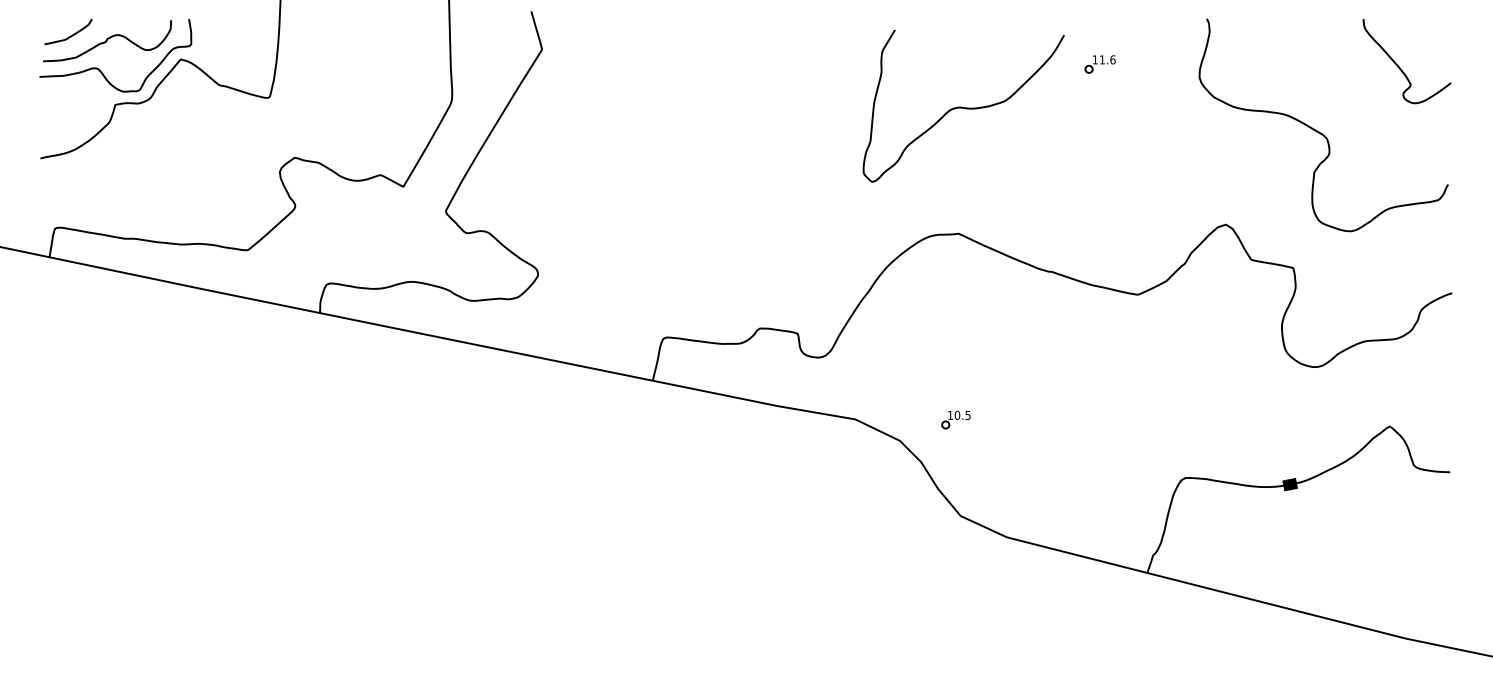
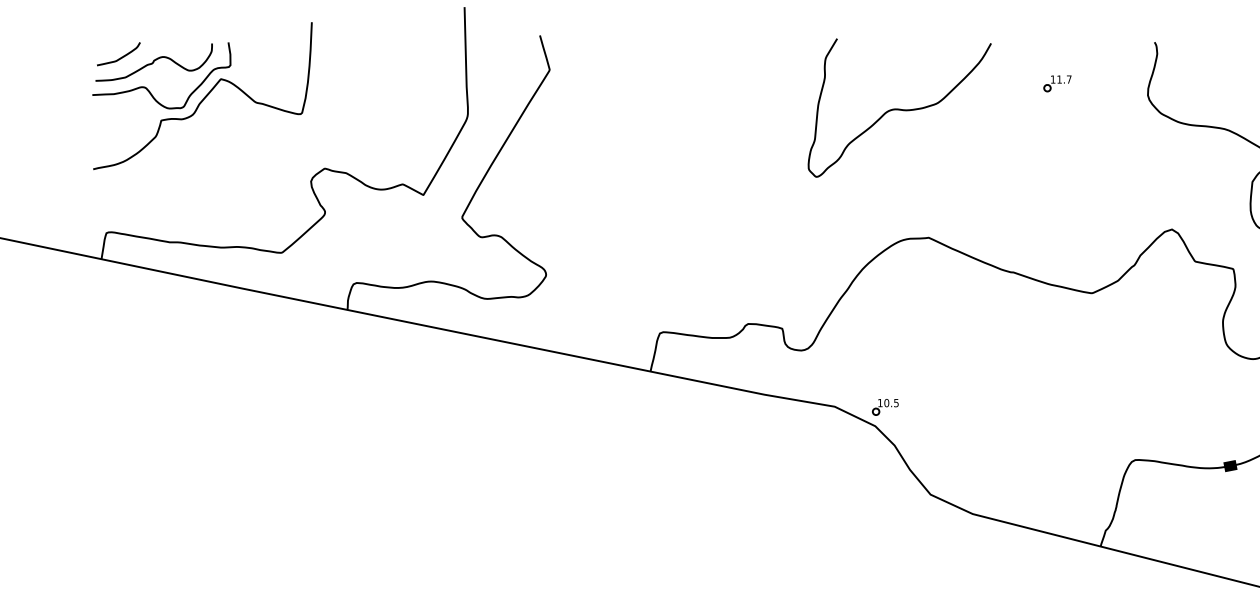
text: (1112, 59) -> (1068, 79), 11.6 -> 11.7
curve: (962, 106) -> (898, 108), moved
part: (955, 419) -> (884, 406), moved

